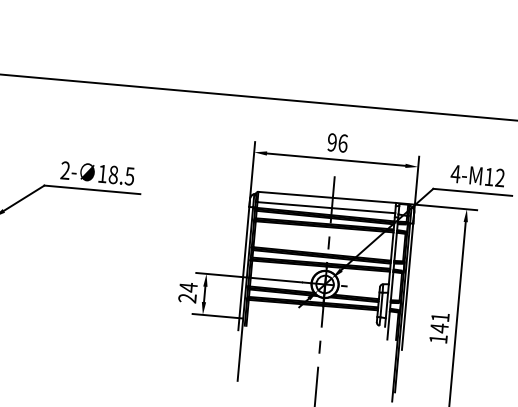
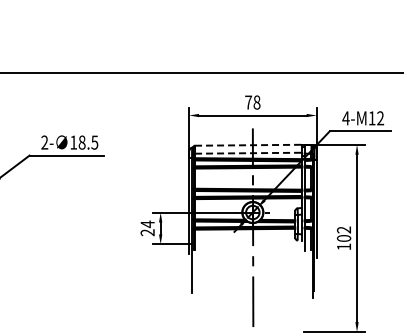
text: (337, 142) -> (252, 102), 96 -> 78
line: (328, 197) -> (249, 145), solid -> dashed
line: (327, 208) -> (249, 153), solid -> dashed
text: (439, 323) -> (343, 234), 141 -> 102

